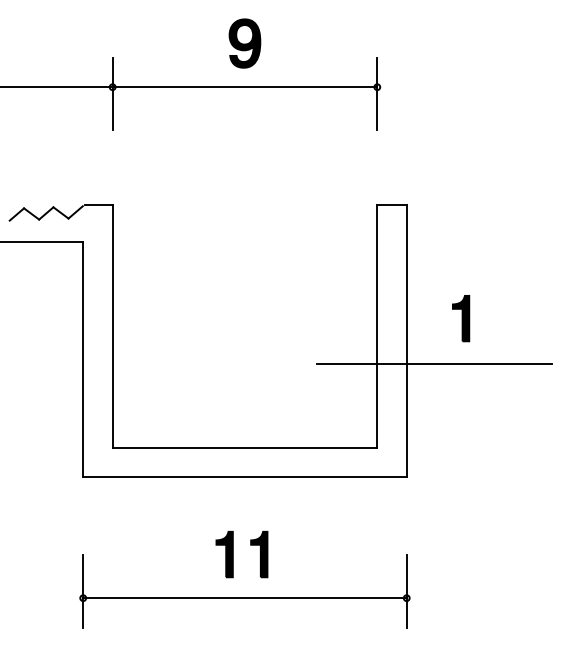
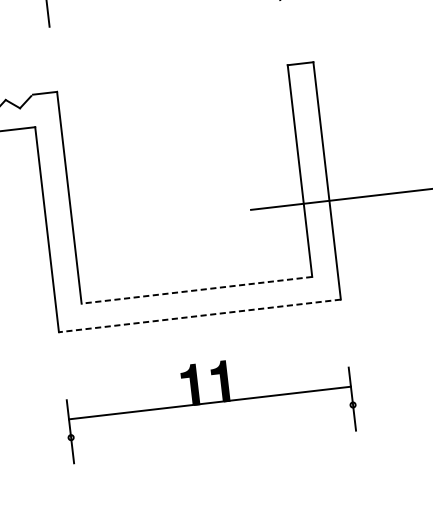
part: (461, 318) -> (372, 155), removed
line: (244, 447) -> (196, 290), solid -> dashed
line: (244, 477) -> (199, 316), solid -> dashed
line: (244, 598) -> (209, 403), moved

